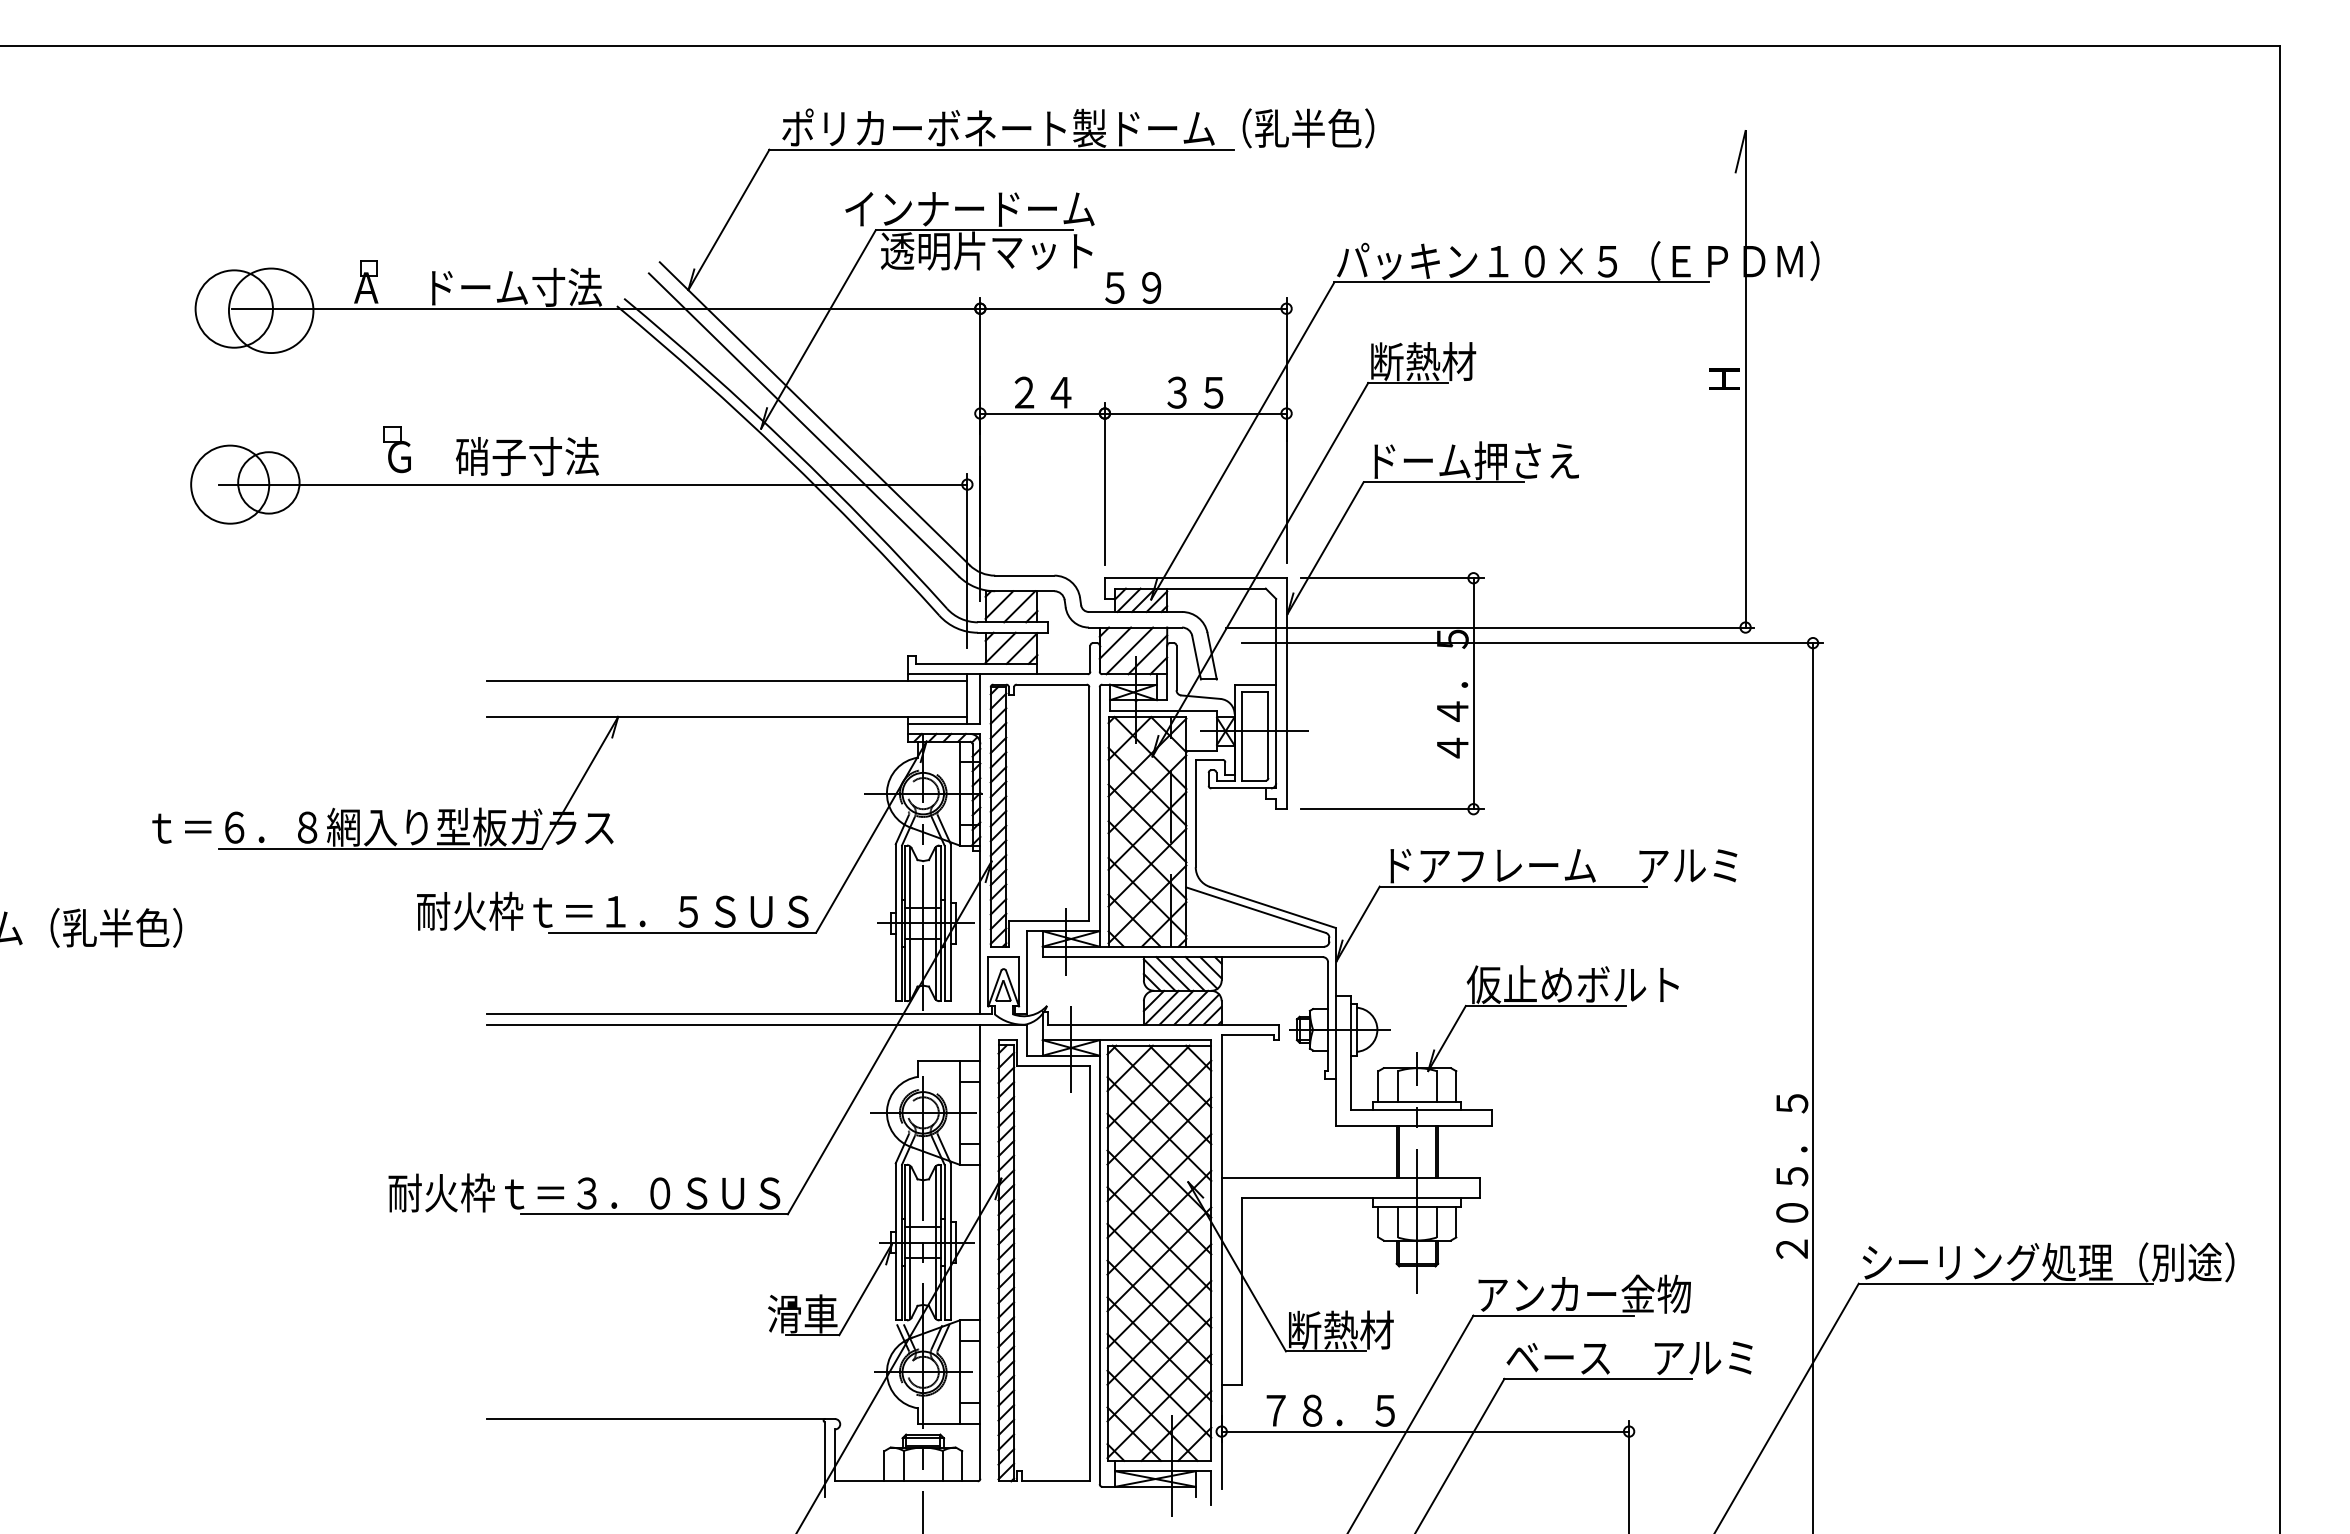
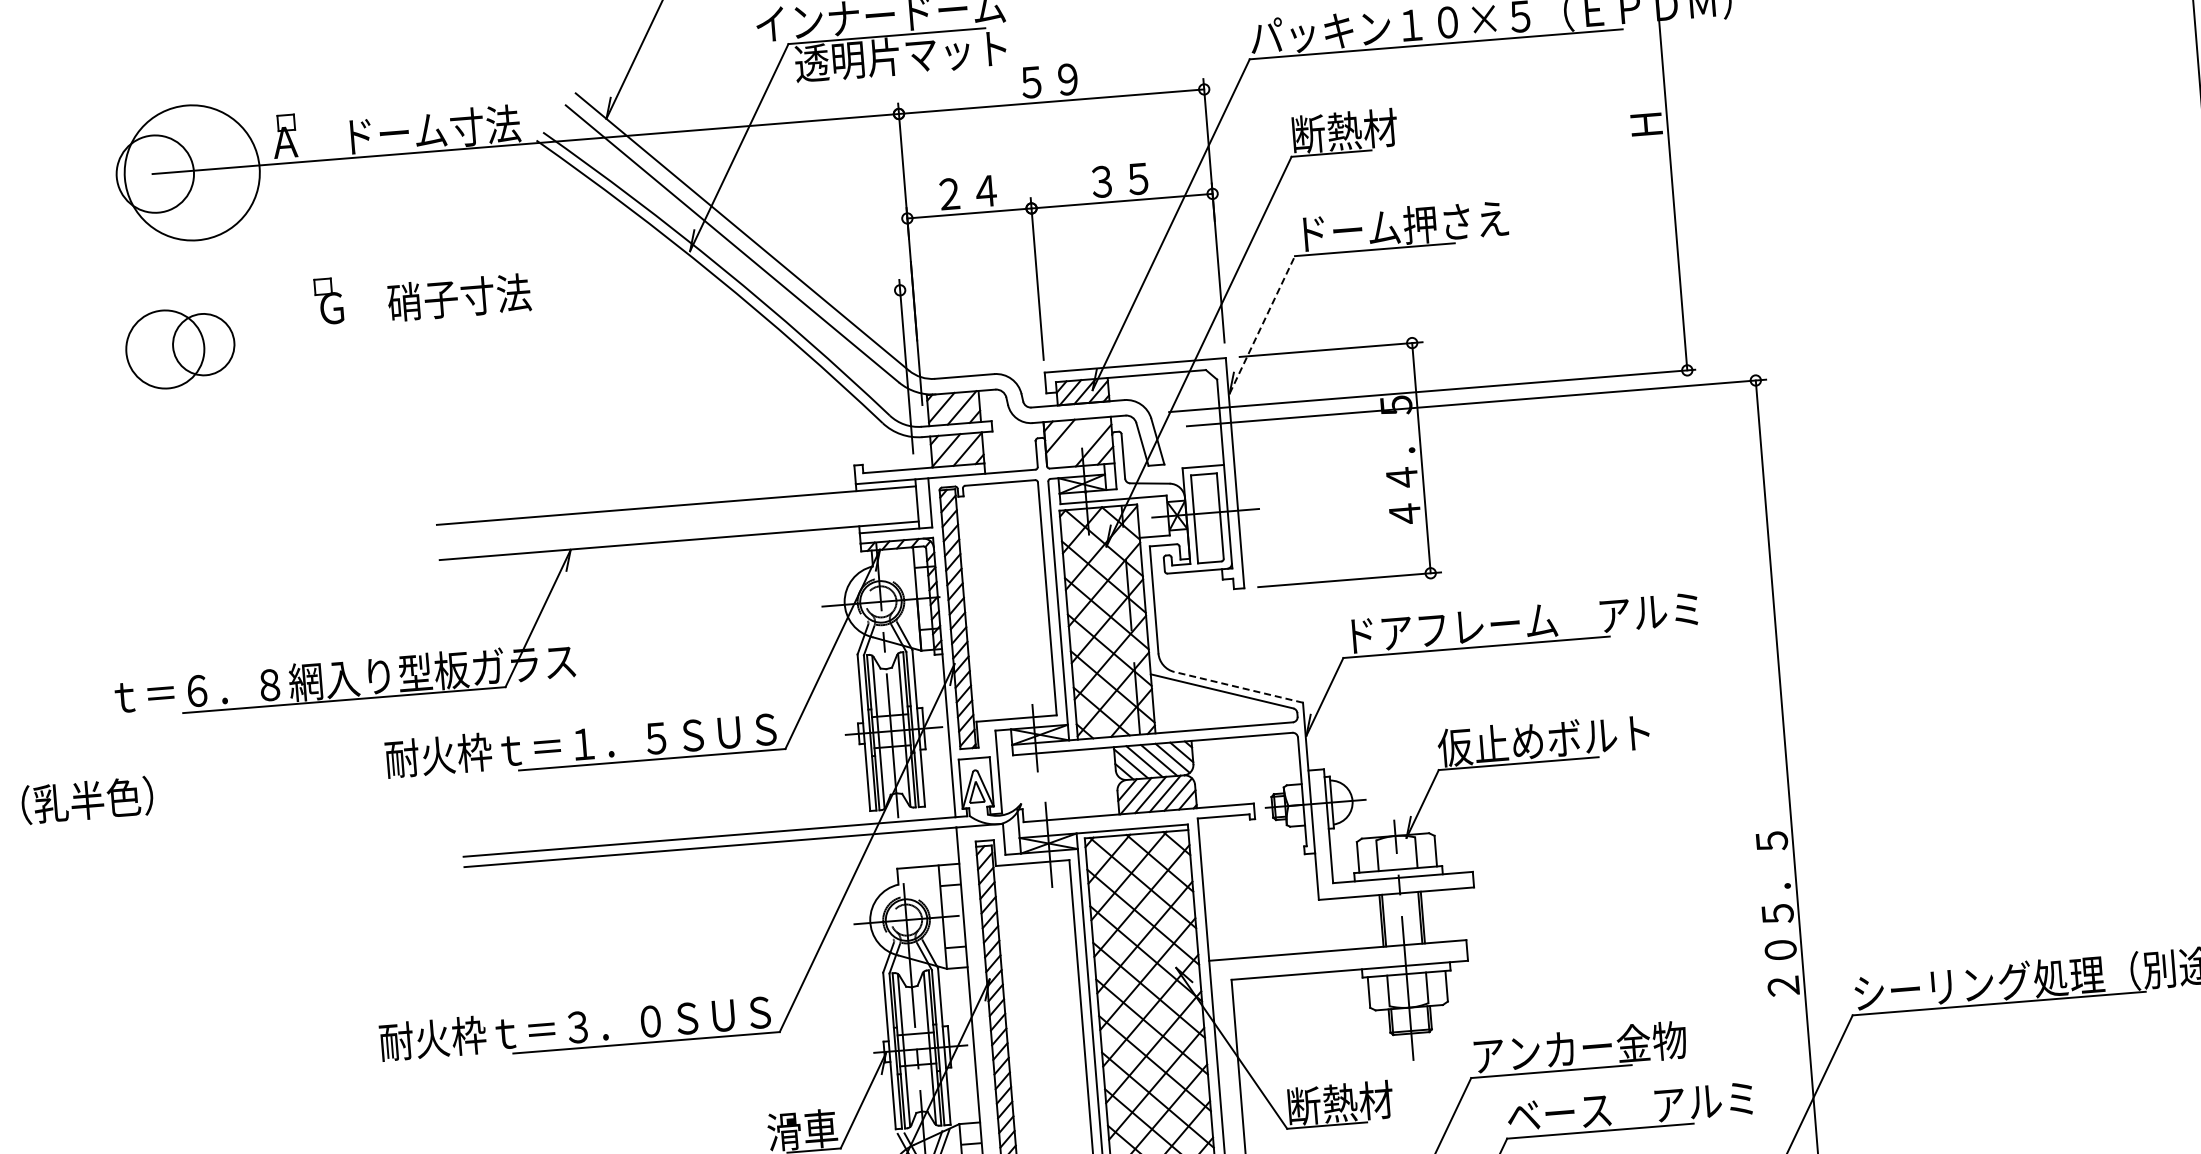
circle: (270, 310) -> (191, 172), size x1.6
line: (592, 484) -> (526, 320), removed
line: (1325, 547) -> (1262, 324), solid -> dashed
line: (1129, 650) -> (1075, 442), removed
line: (1272, 907) -> (1238, 687), solid -> dashed

